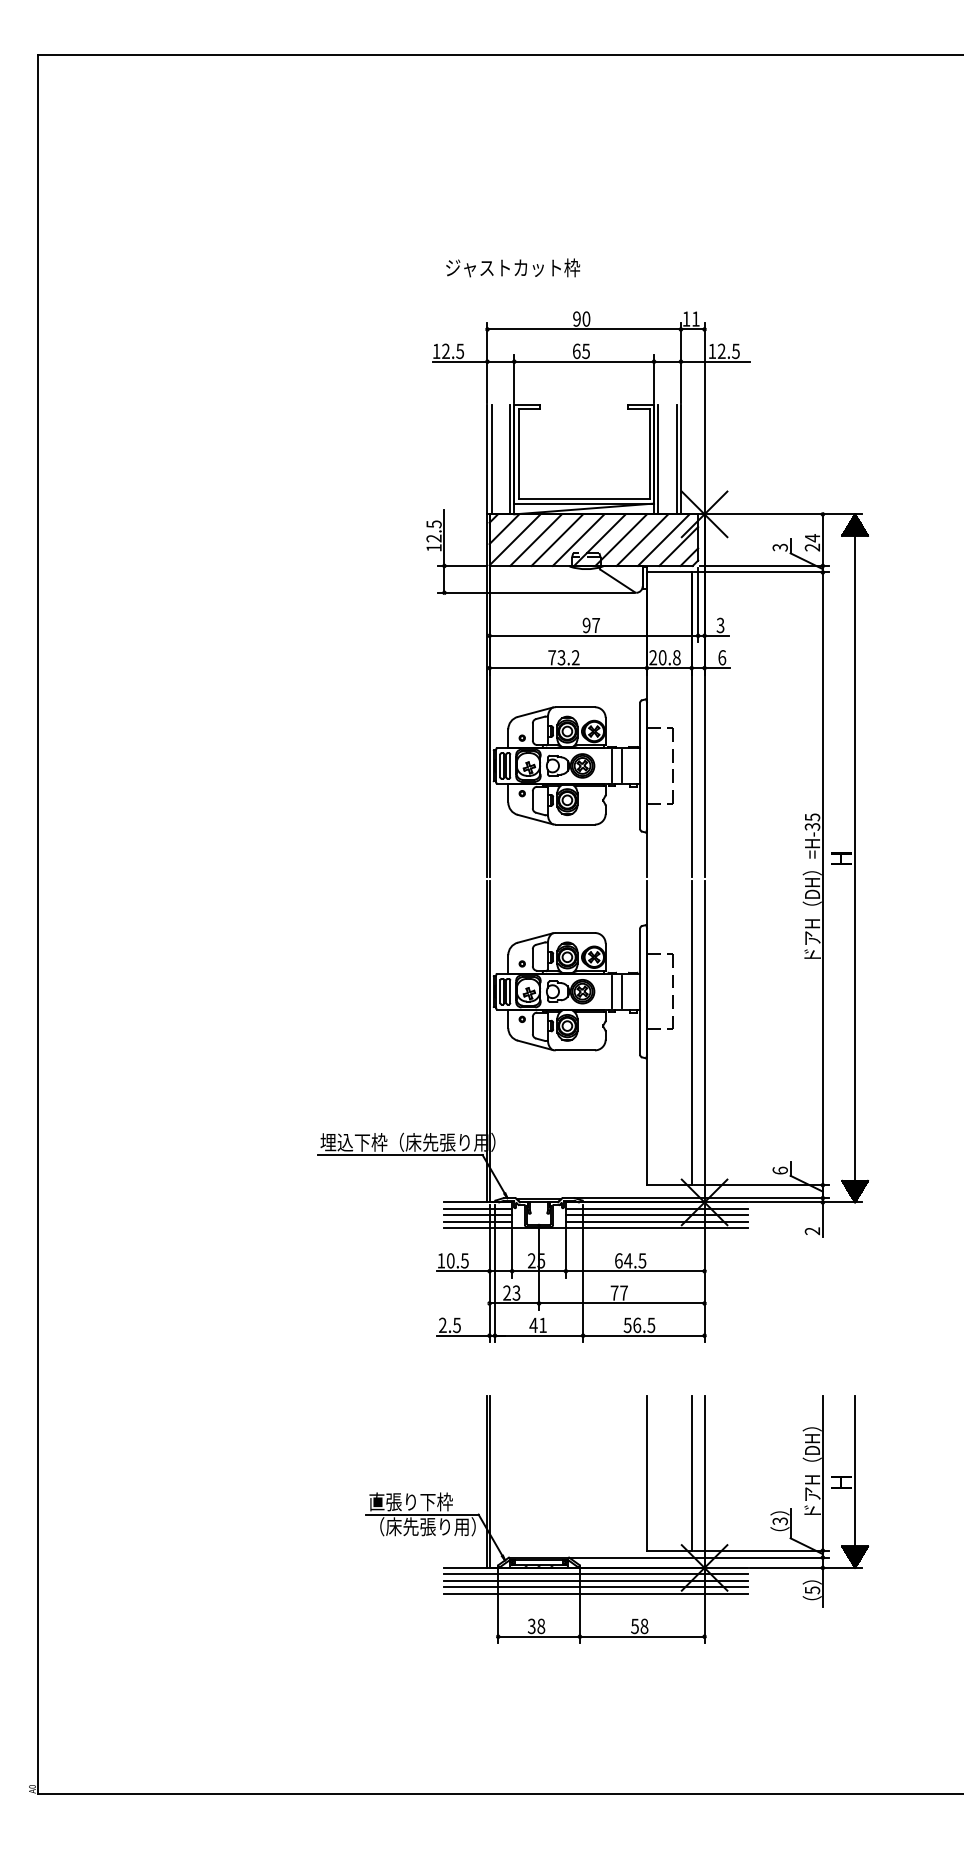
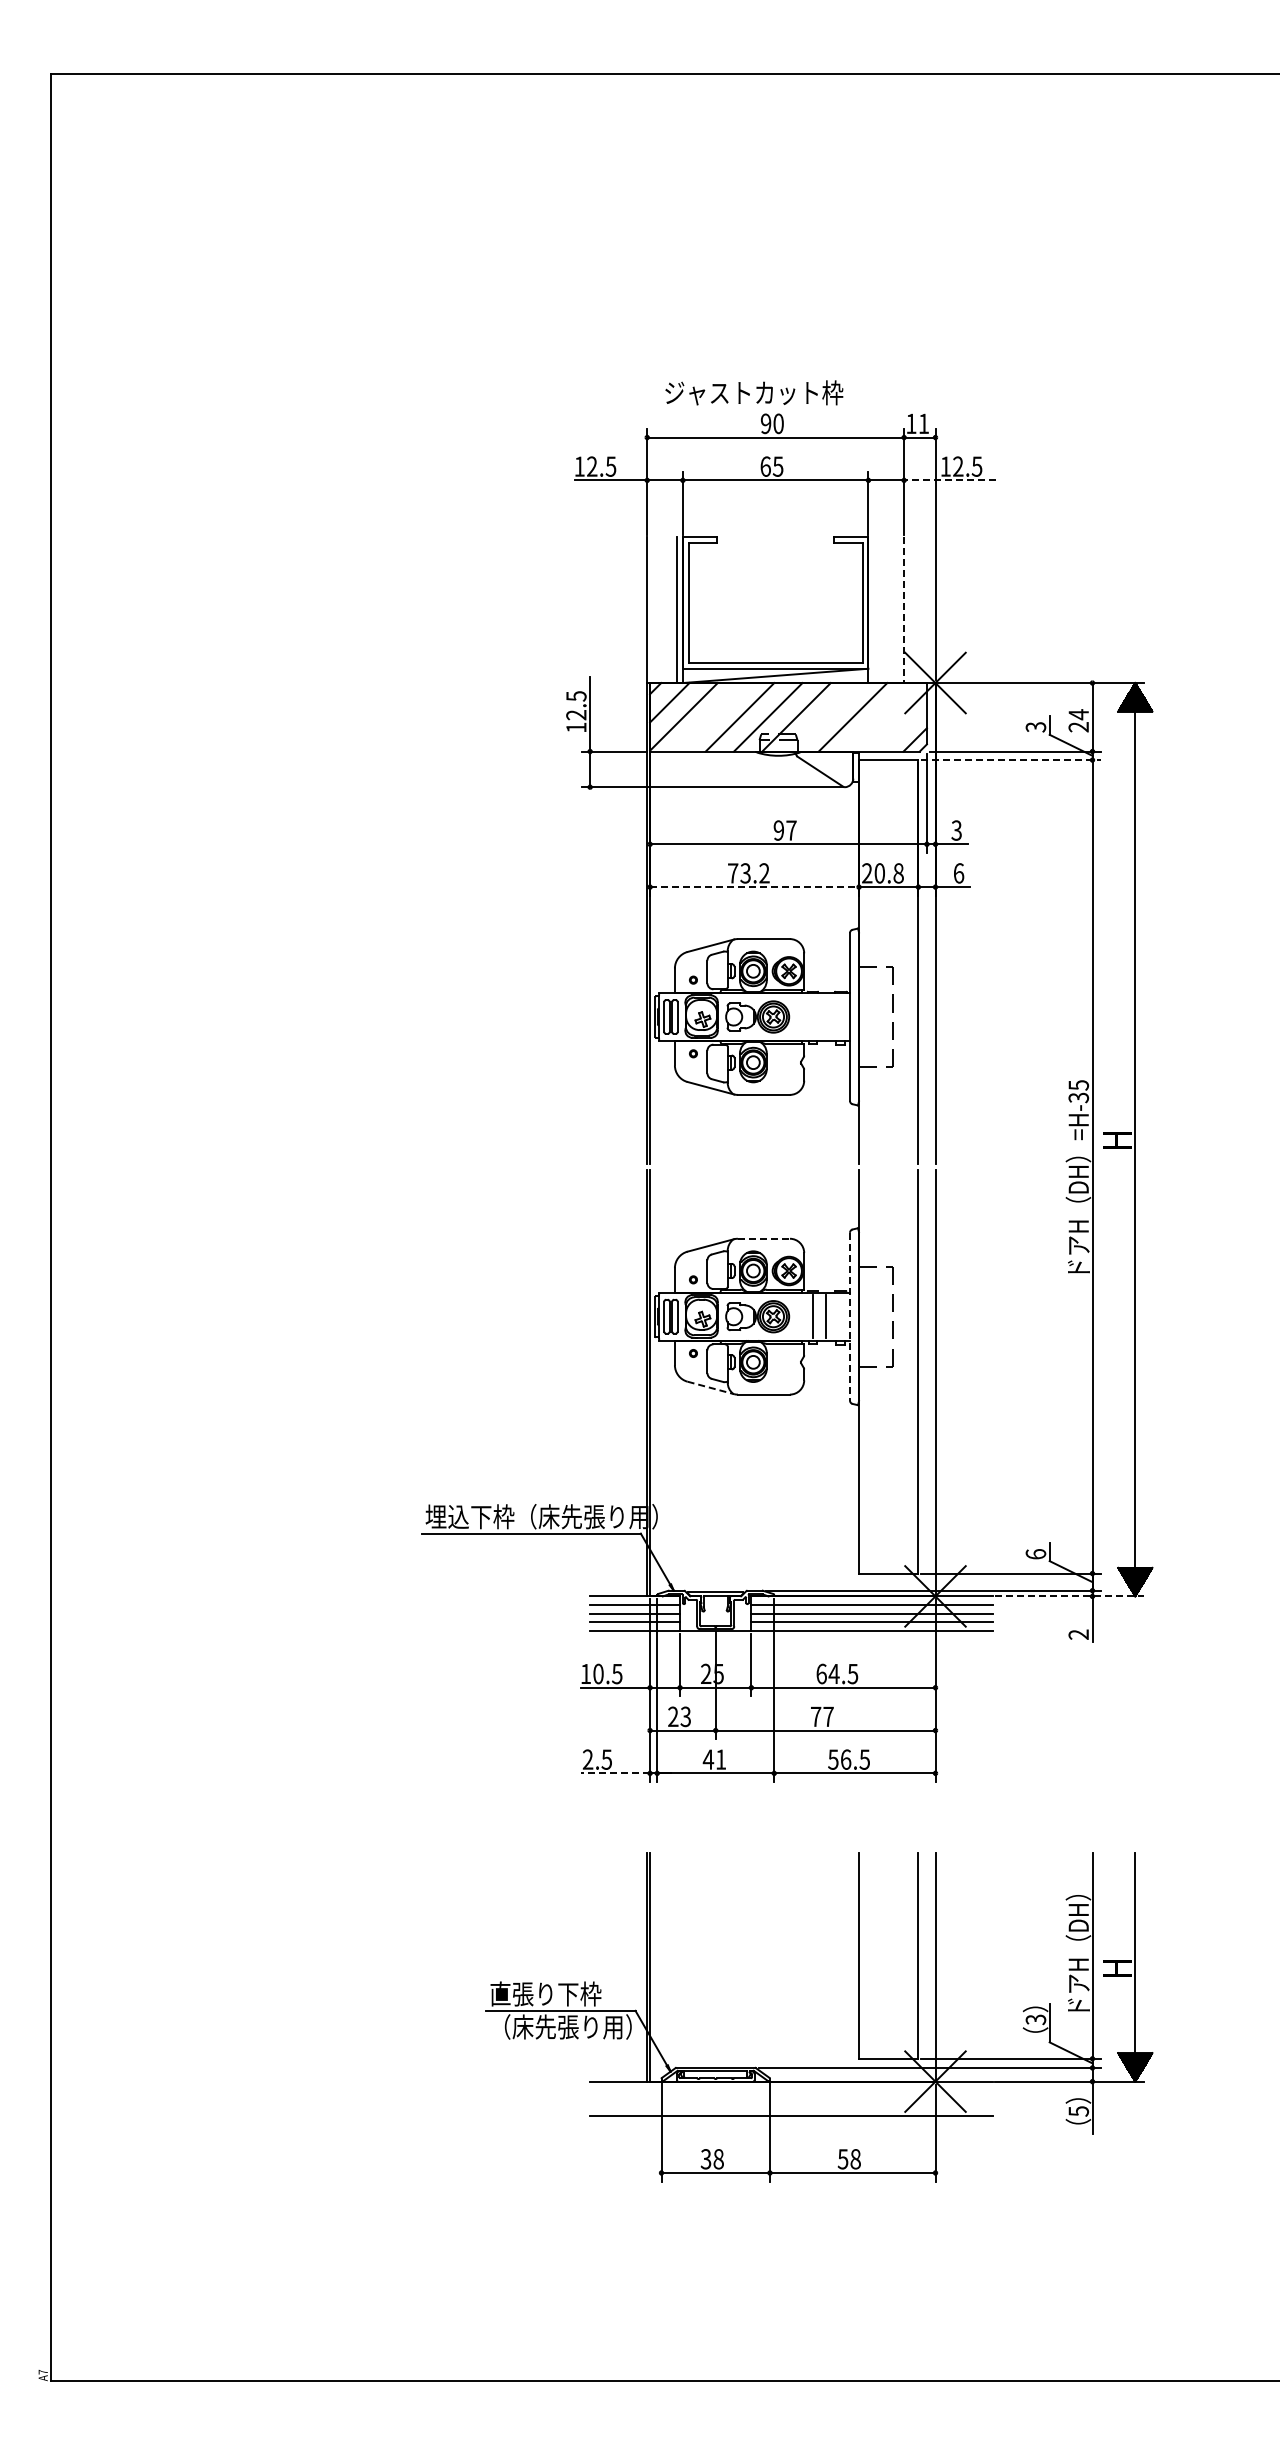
text: (513, 267) -> (754, 392), moved
line: (715, 361) -> (949, 480), solid -> dashed
line: (491, 459) -> (652, 610), removed
line: (658, 459) -> (874, 610), removed
line: (676, 459) -> (898, 610), removed
line: (681, 459) -> (904, 610), solid -> dashed
line: (535, 540) -> (711, 717), removed
line: (620, 540) -> (824, 717), removed
line: (663, 540) -> (881, 717), removed
line: (678, 546) -> (900, 725), removed
line: (761, 572) -> (1011, 760), solid -> dashed
line: (569, 668) -> (755, 887), solid -> dashed
line: (611, 765) -> (812, 1016), removed
line: (621, 765) -> (825, 1016), removed
line: (575, 932) -> (763, 1238), solid -> dashed
line: (639, 991) -> (849, 1316), solid -> dashed
line: (535, 1045) -> (711, 1388), solid -> dashed
line: (806, 1202) -> (1070, 1596), solid -> dashed
line: (463, 1335) -> (615, 1773), solid -> dashed
line: (596, 1574) -> (791, 2090), removed
line: (596, 1580) -> (791, 2098), removed
line: (596, 1587) -> (791, 2107), removed
text: (31, 1786) -> (42, 2371), A0 -> A7

